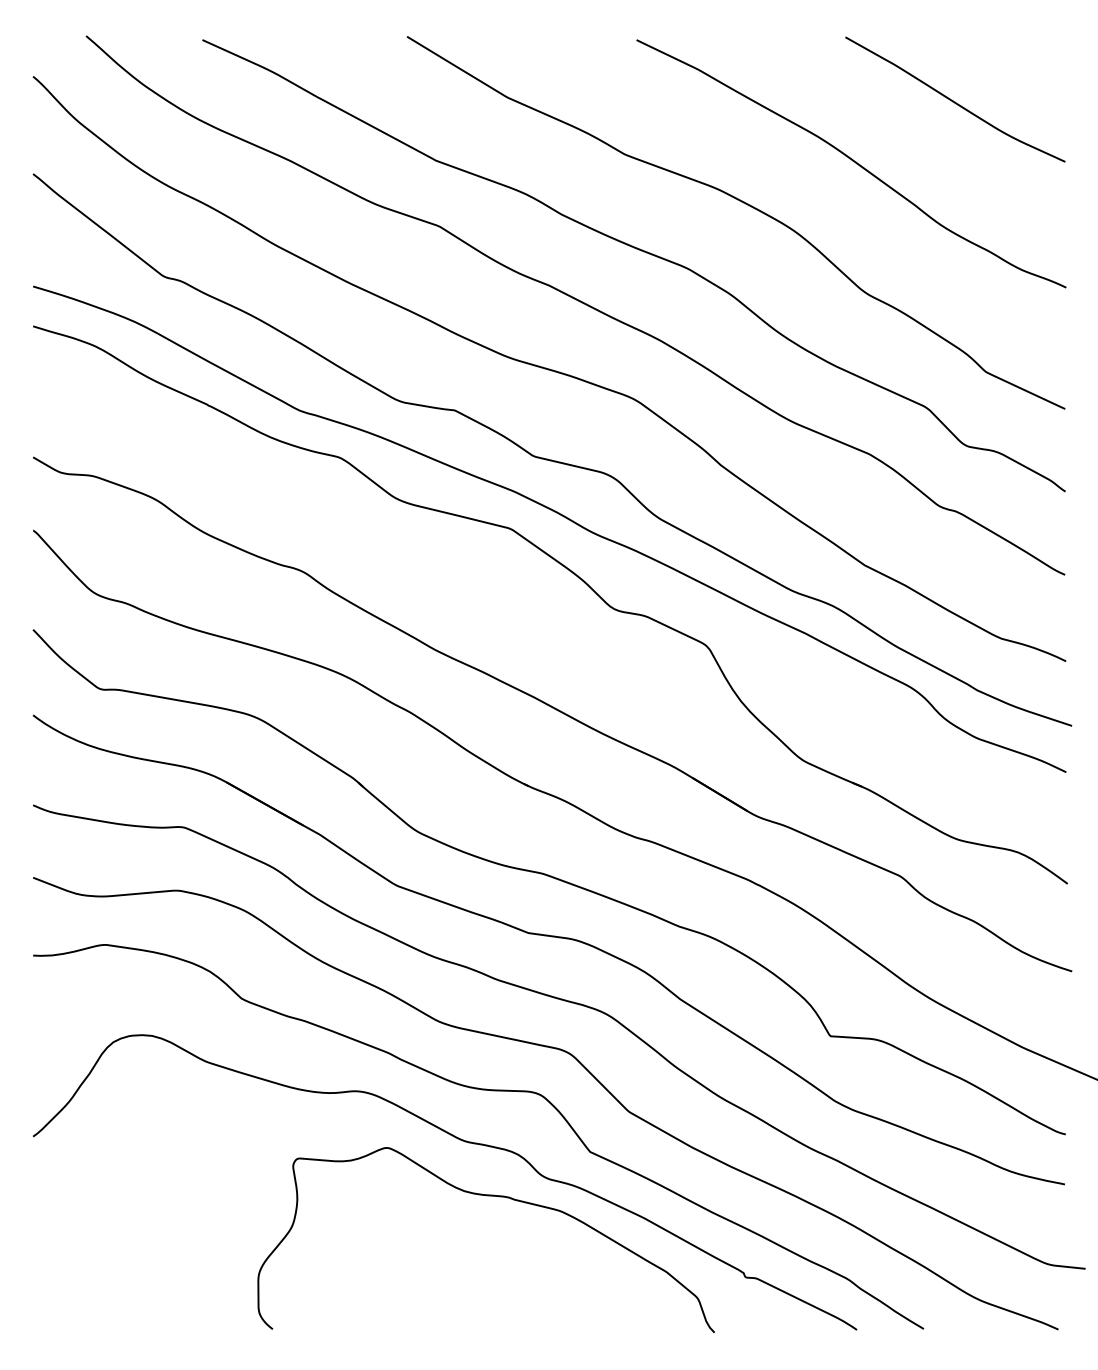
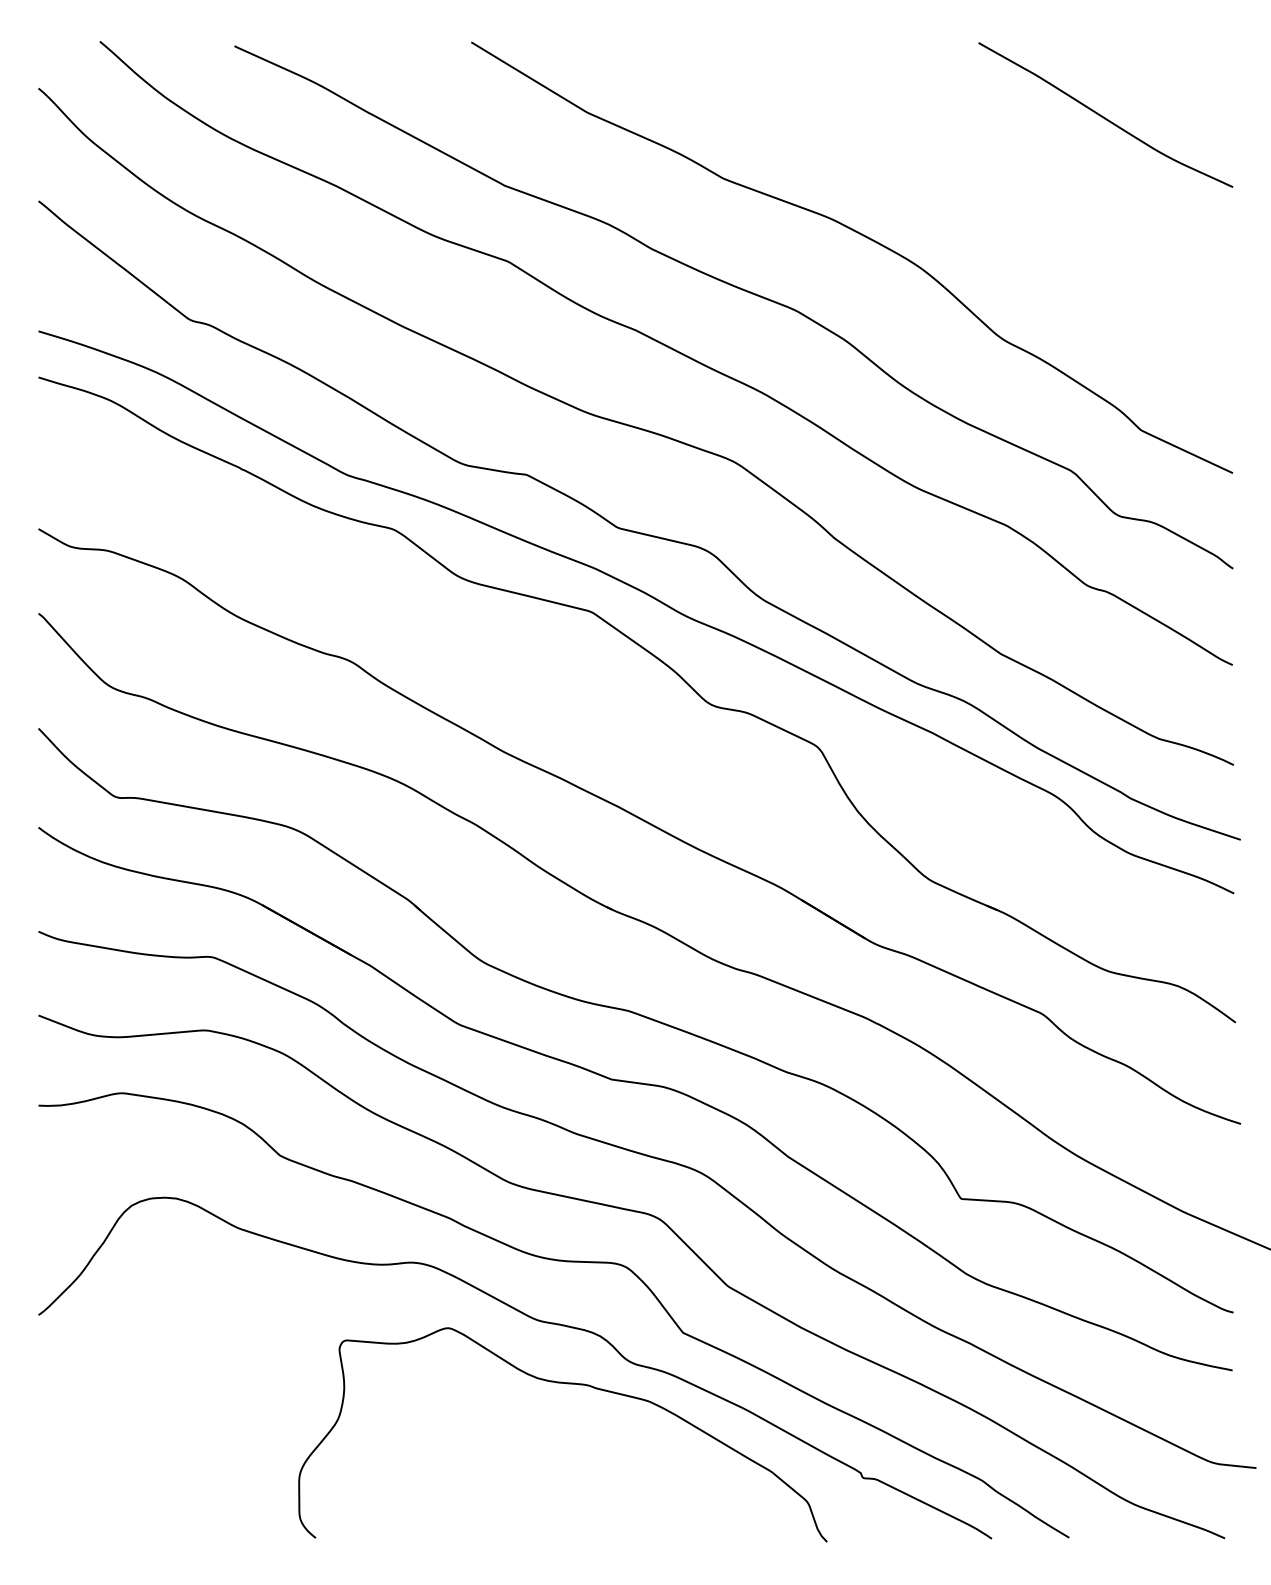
curve: (852, 161) -> (986, 186), removed

